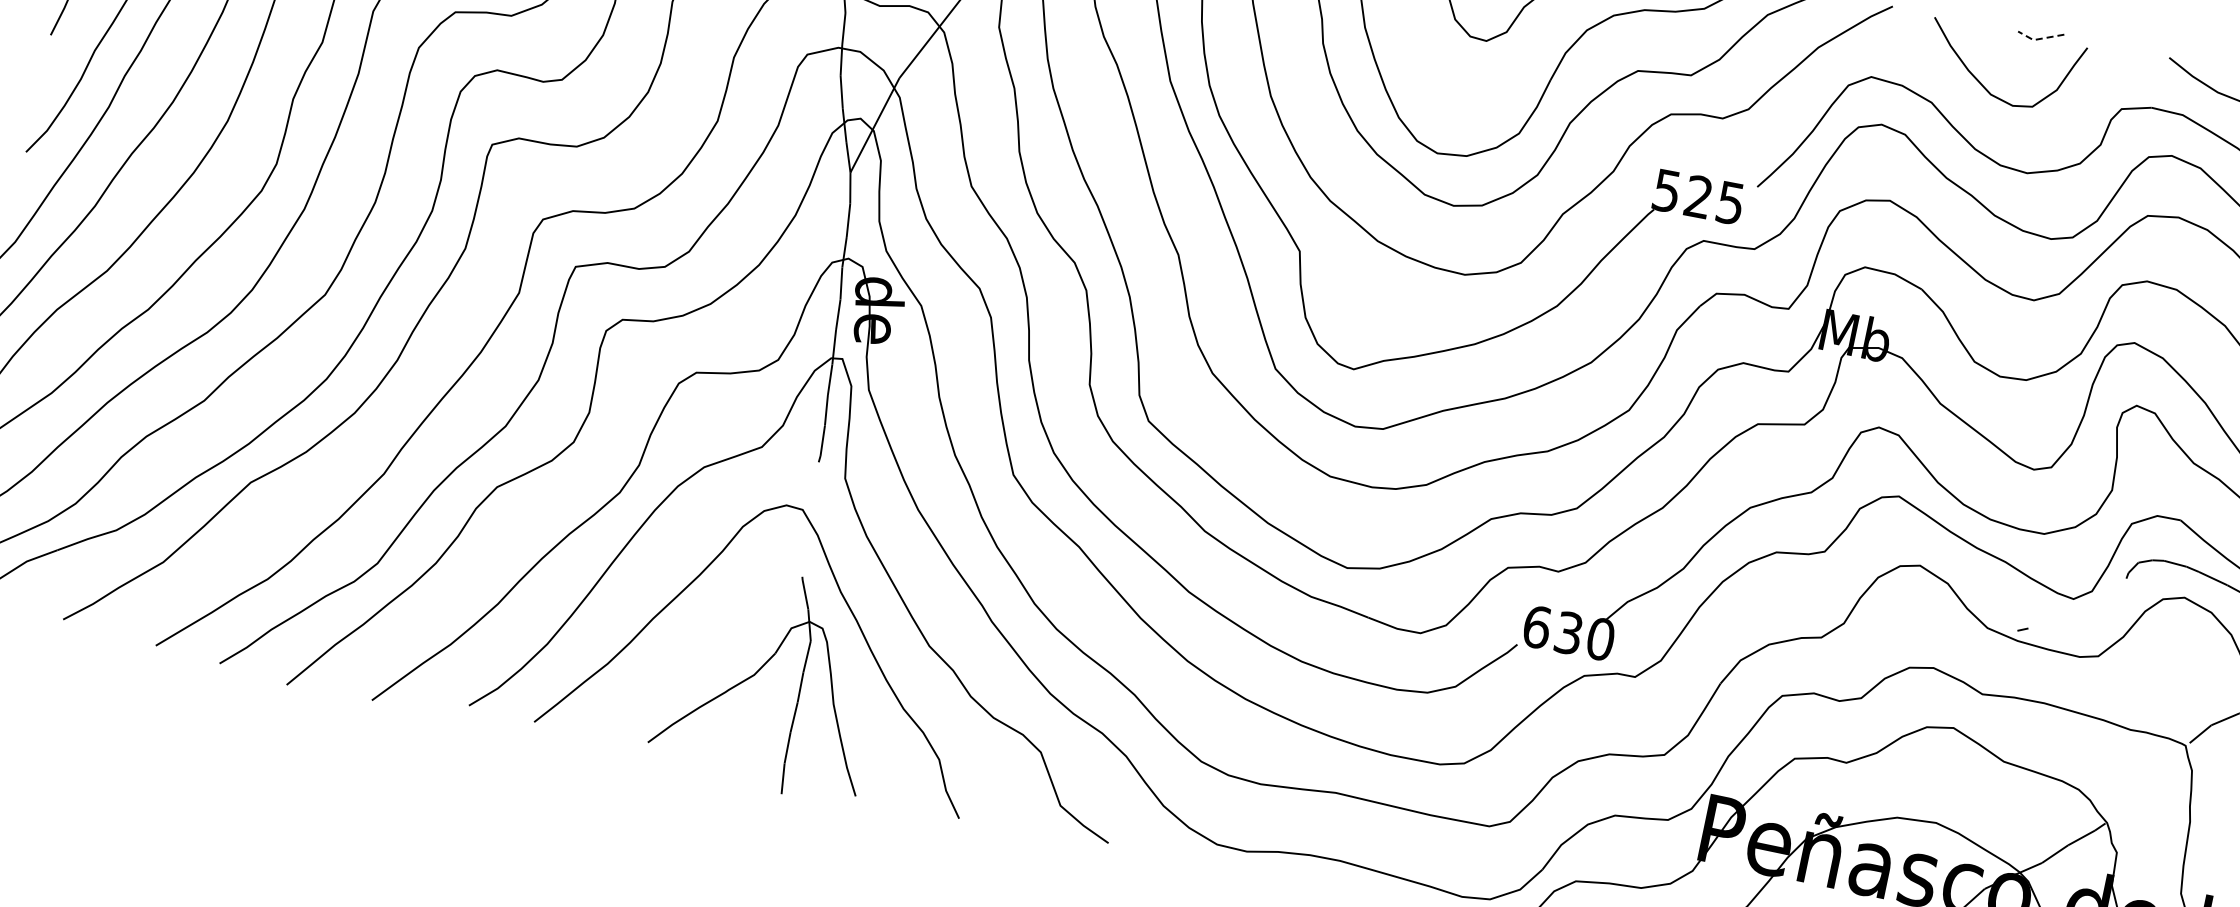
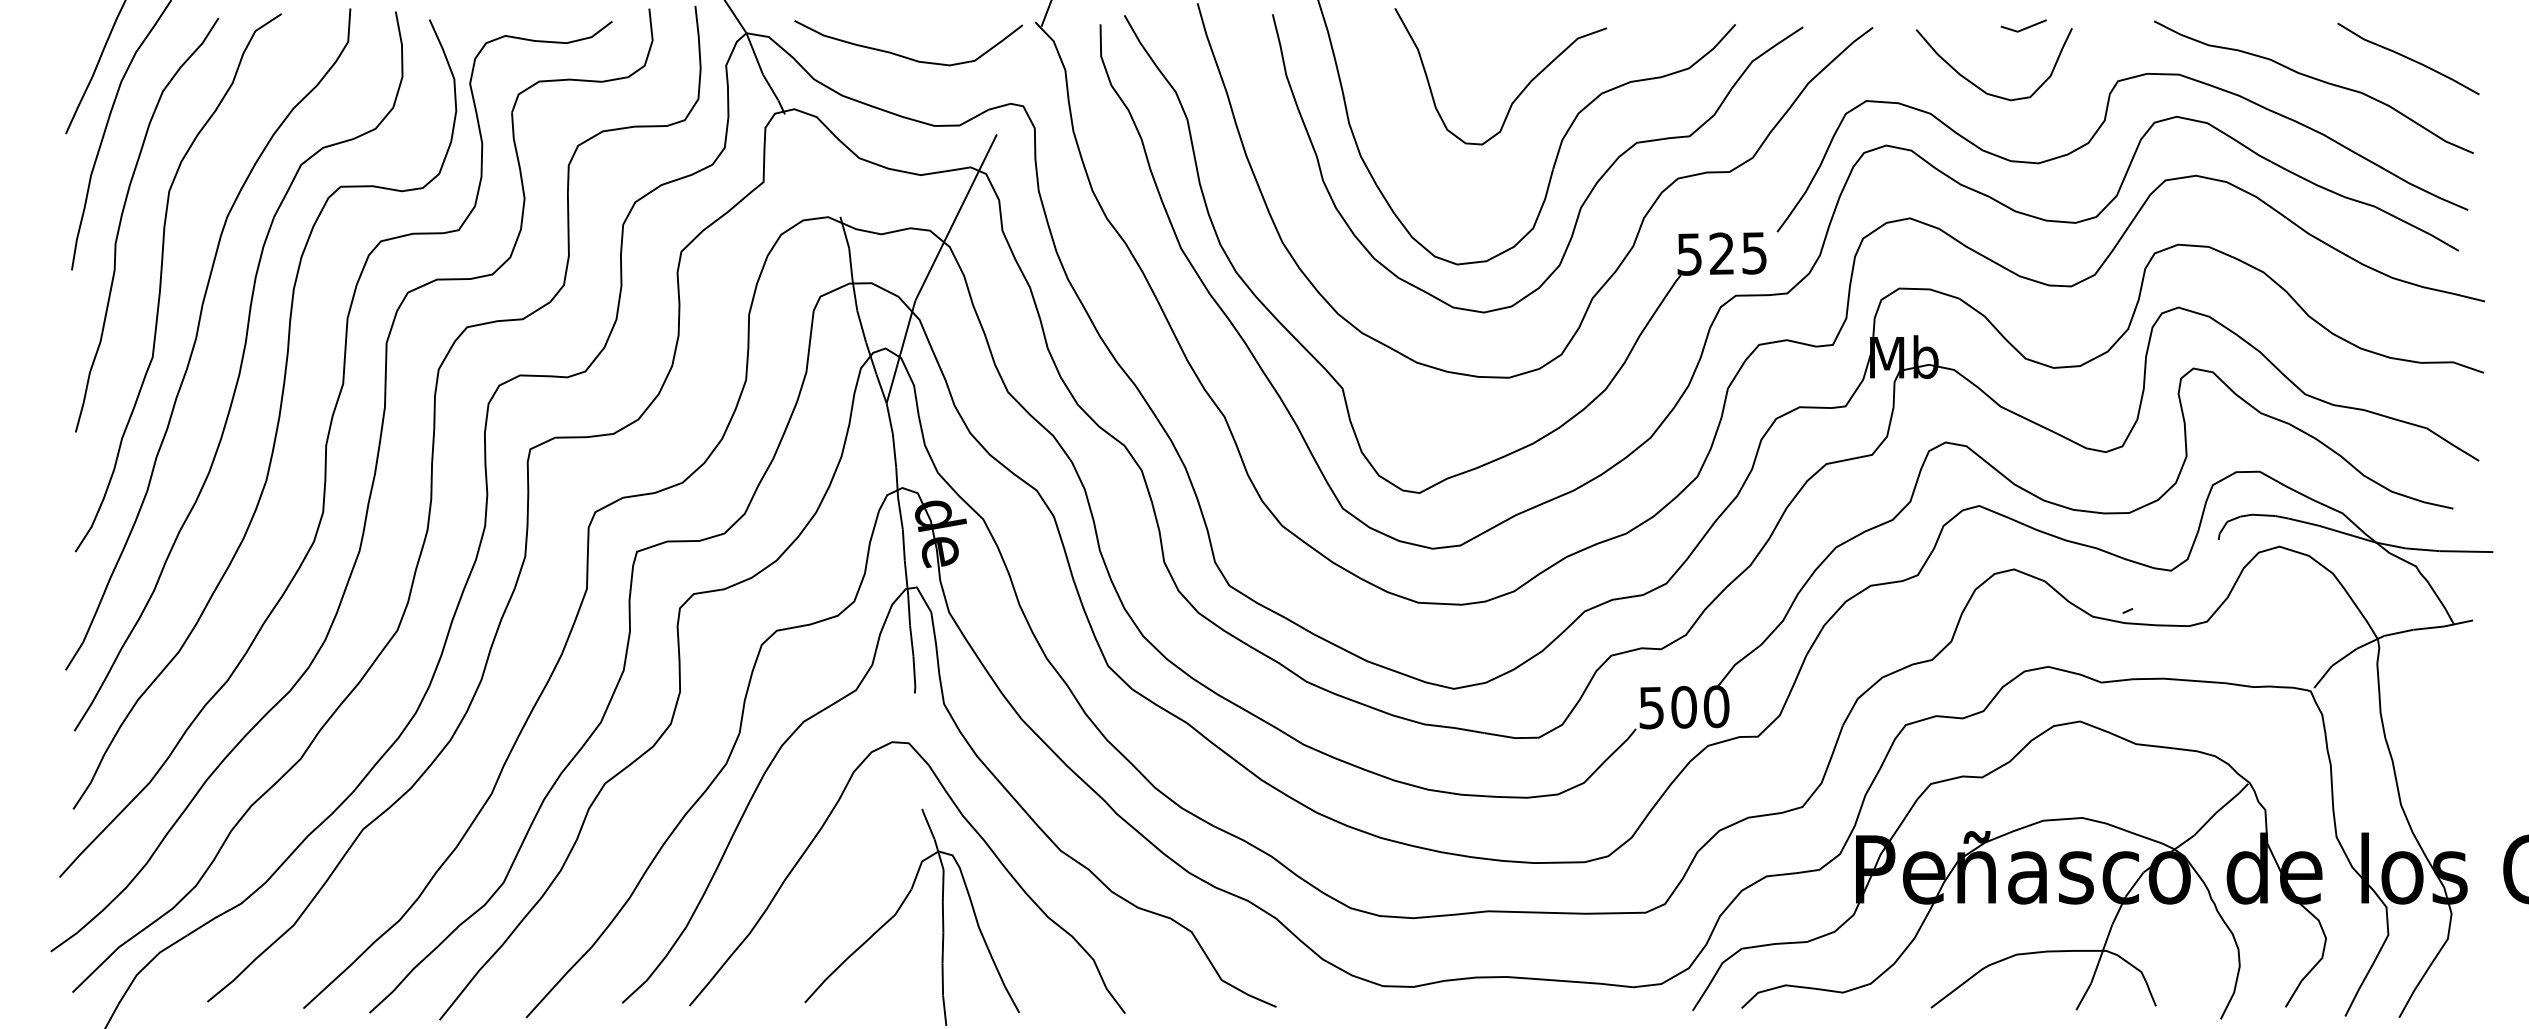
line: (2039, 39) -> (2023, 29), dashed -> solid
text: (1552, 629) -> (1667, 707), 630 -> 500

